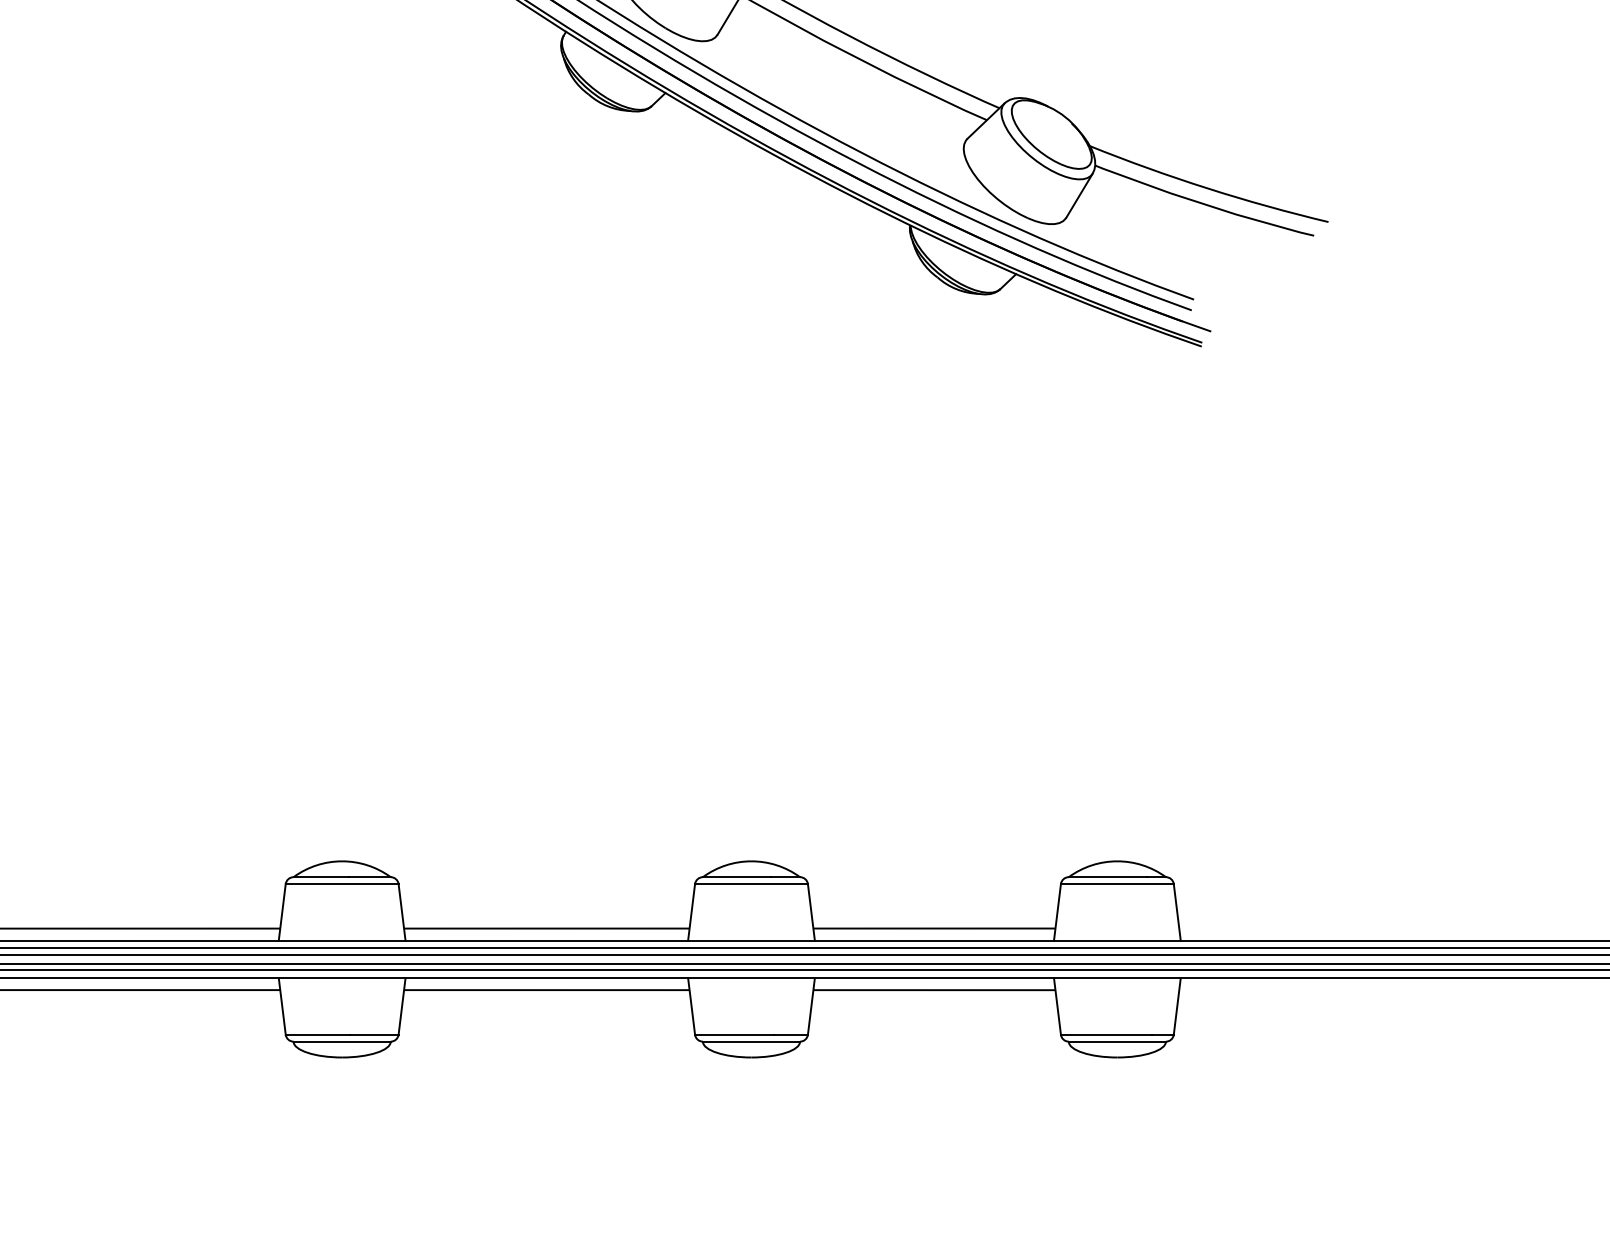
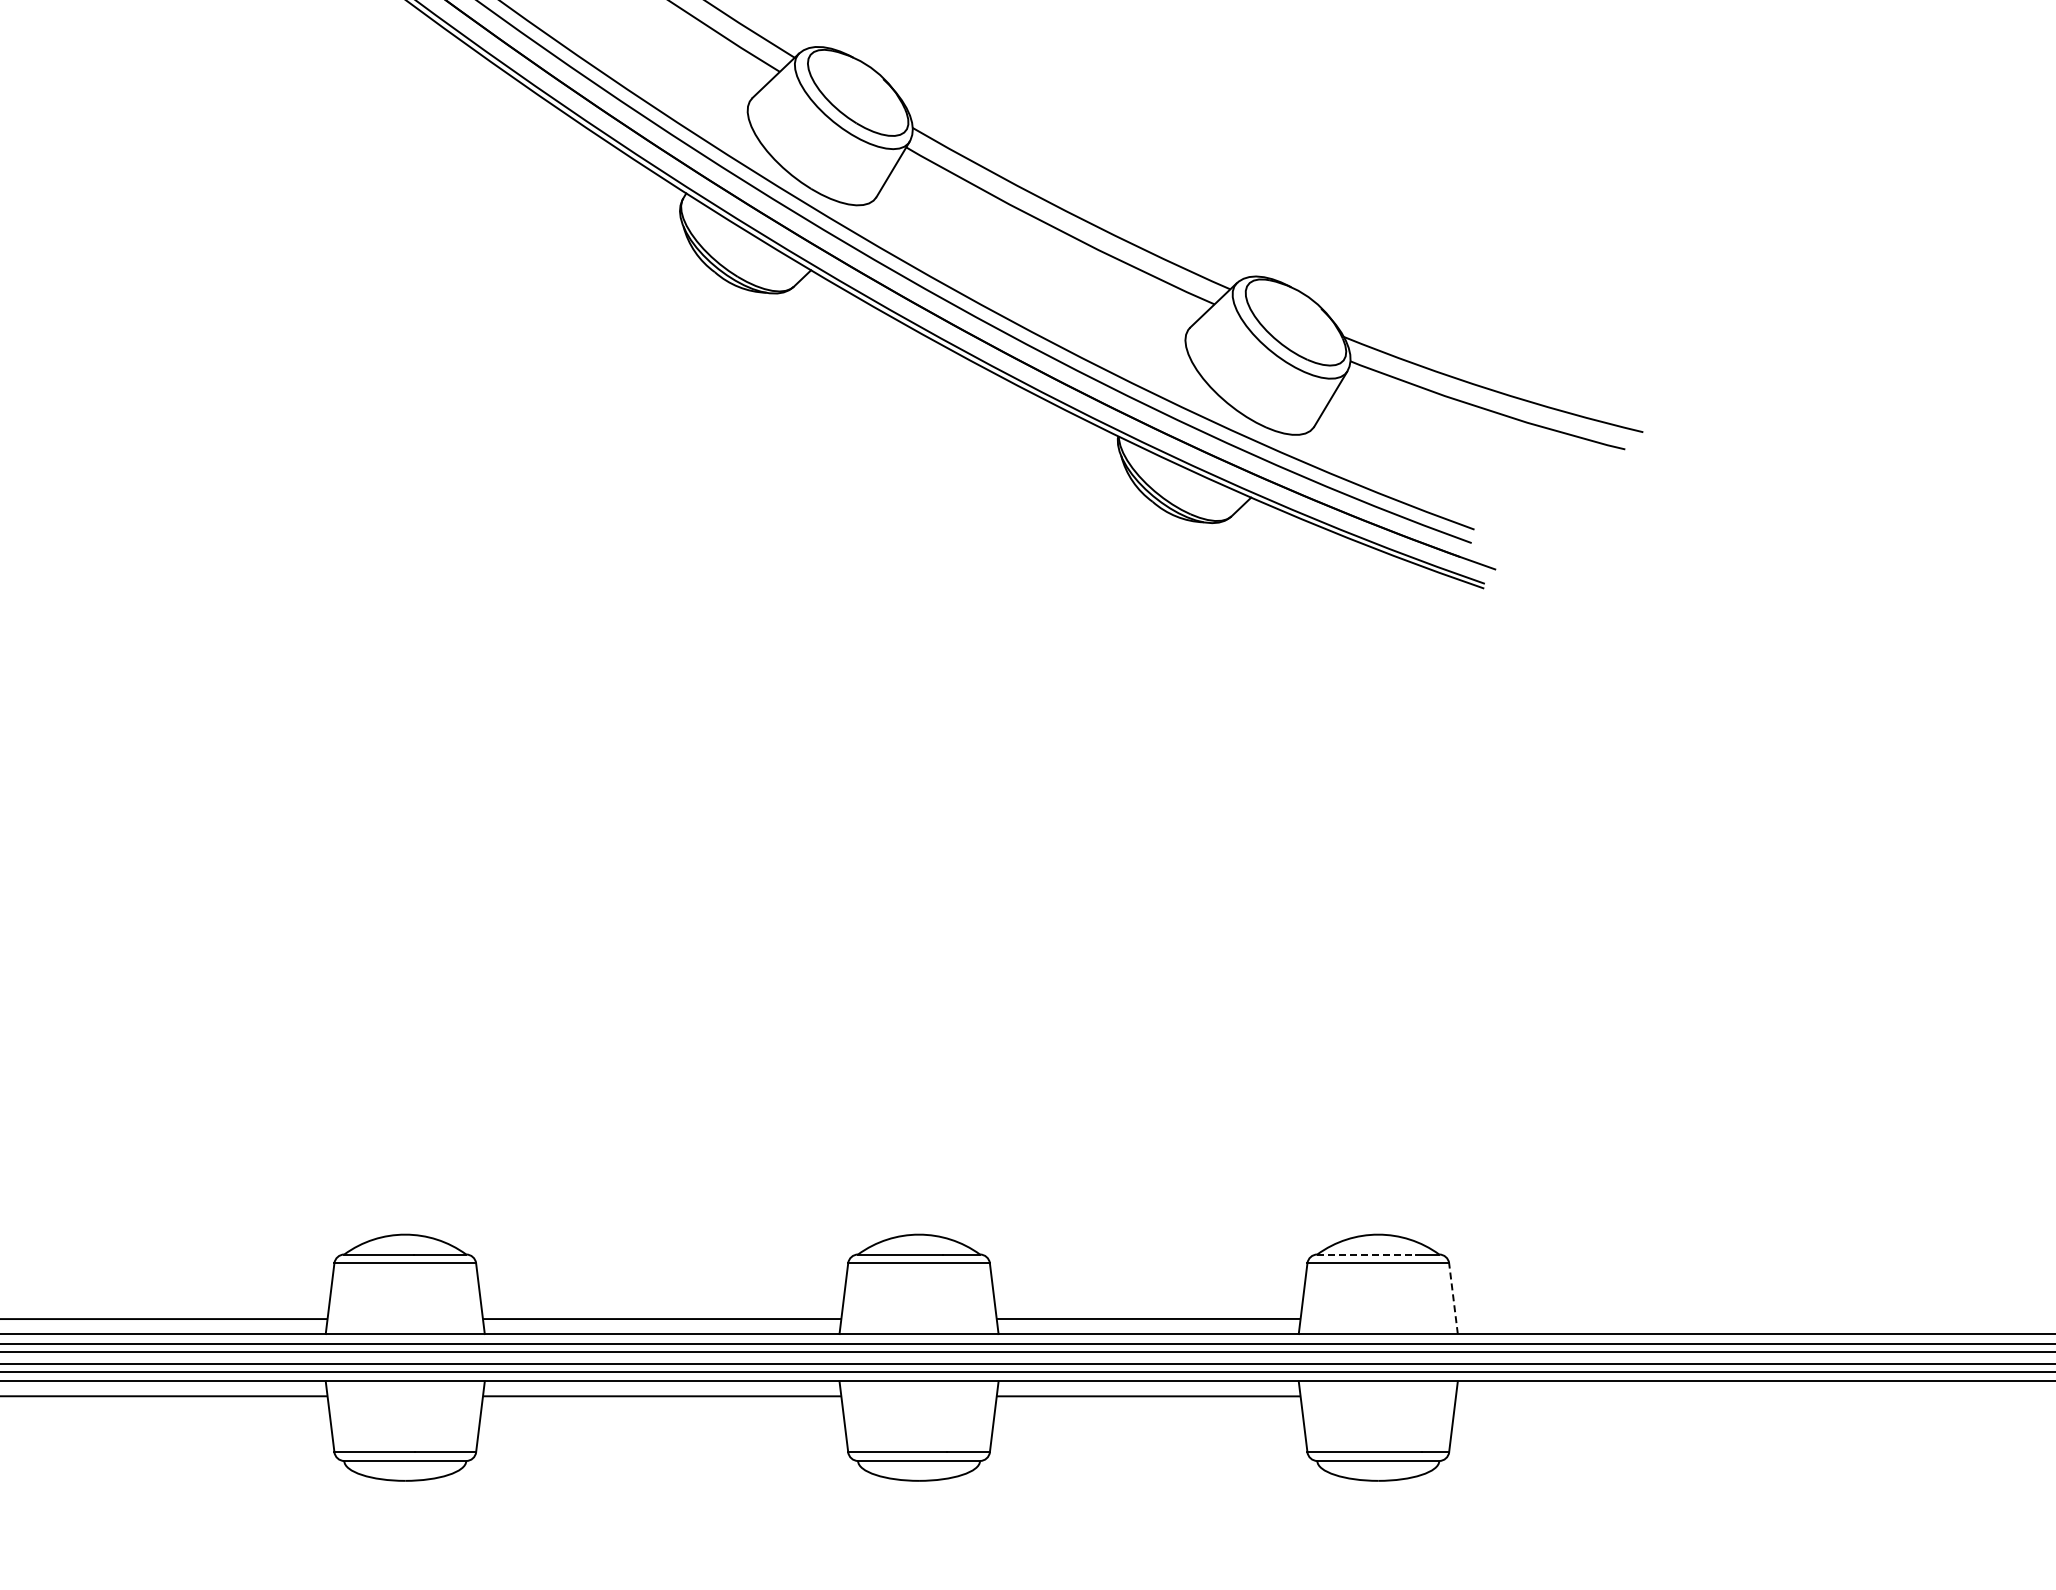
line: (1108, 877) -> (1367, 1254), solid -> dashed
line: (1177, 912) -> (1453, 1298), solid -> dashed

